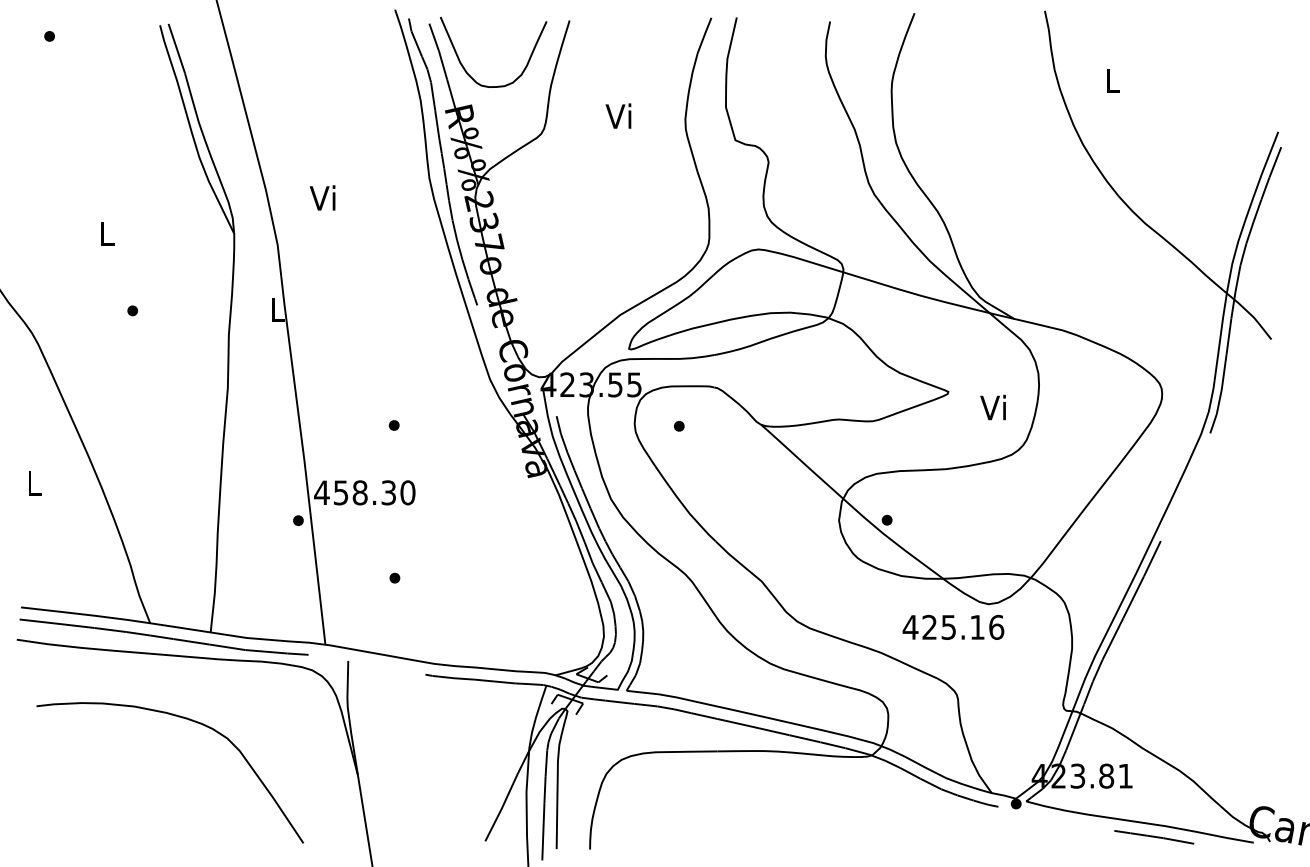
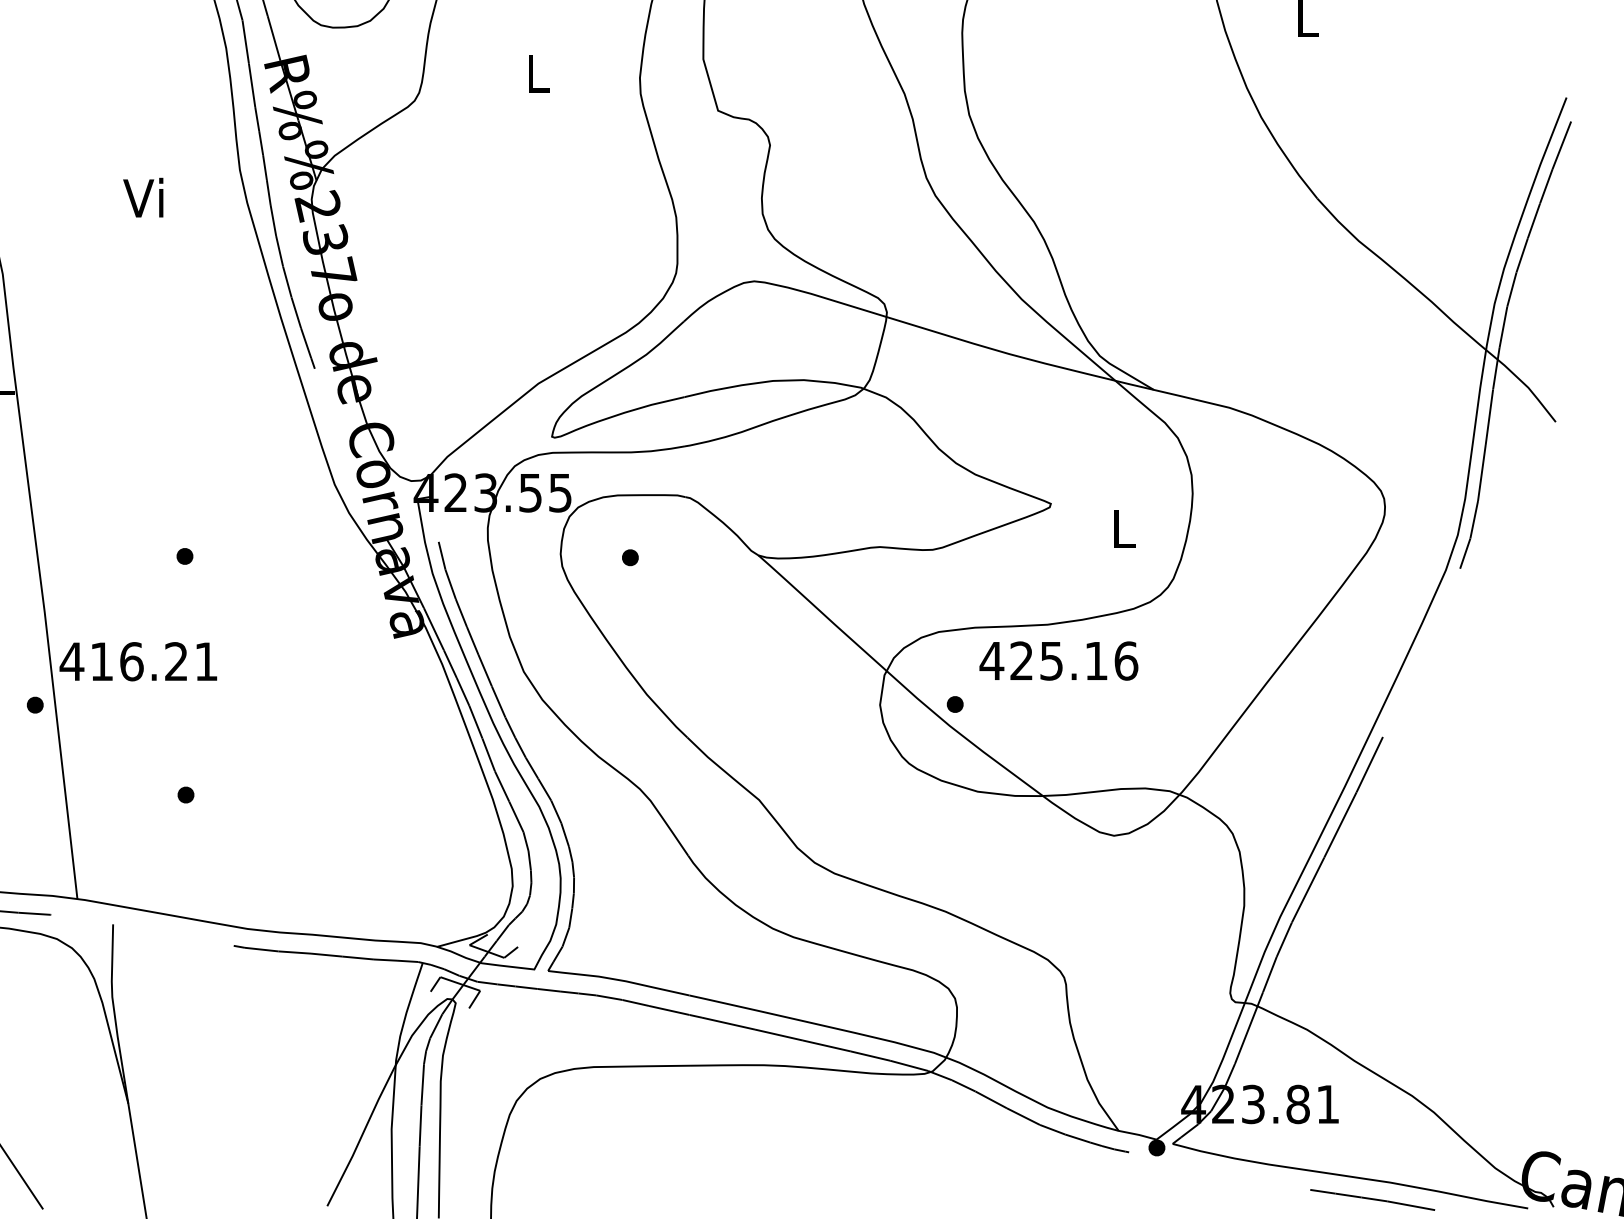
text: (618, 115) -> (535, 72), Vi -> L
text: (322, 197) -> (143, 197), moved
text: (992, 407) -> (1119, 528), Vi -> L
text: (374, 492) -> (154, 661), 458.30 -> 416.21
text: (953, 626) -> (1058, 659), moved

